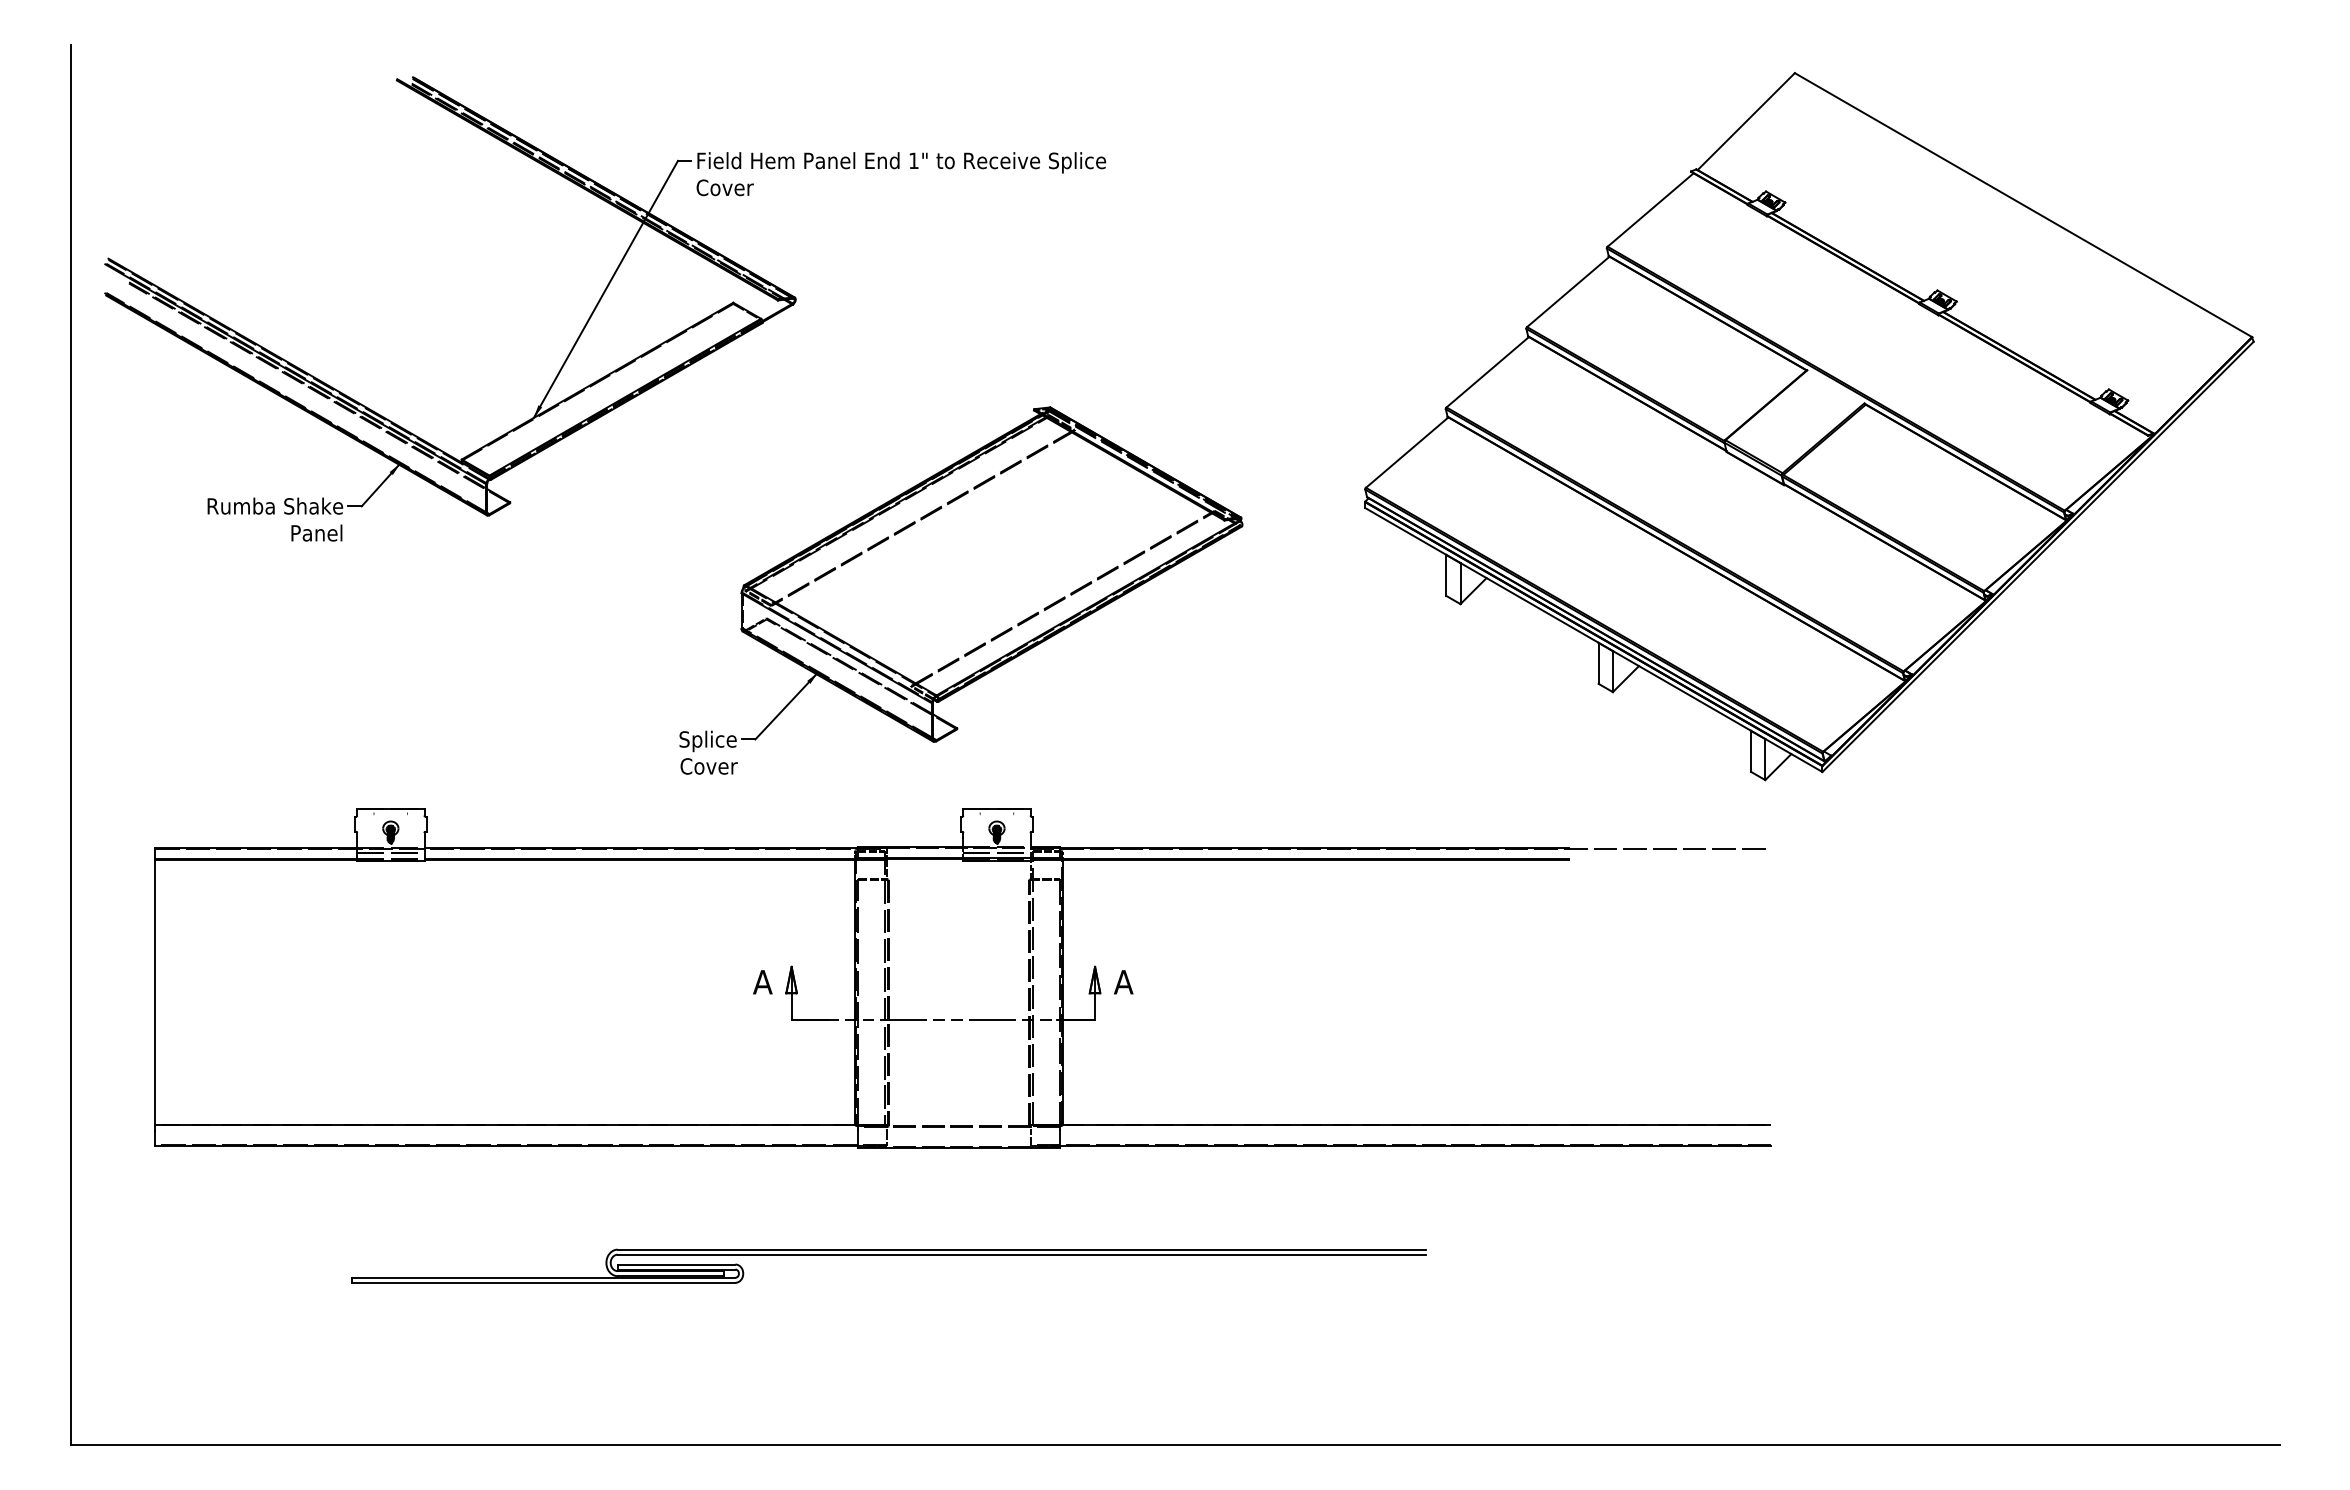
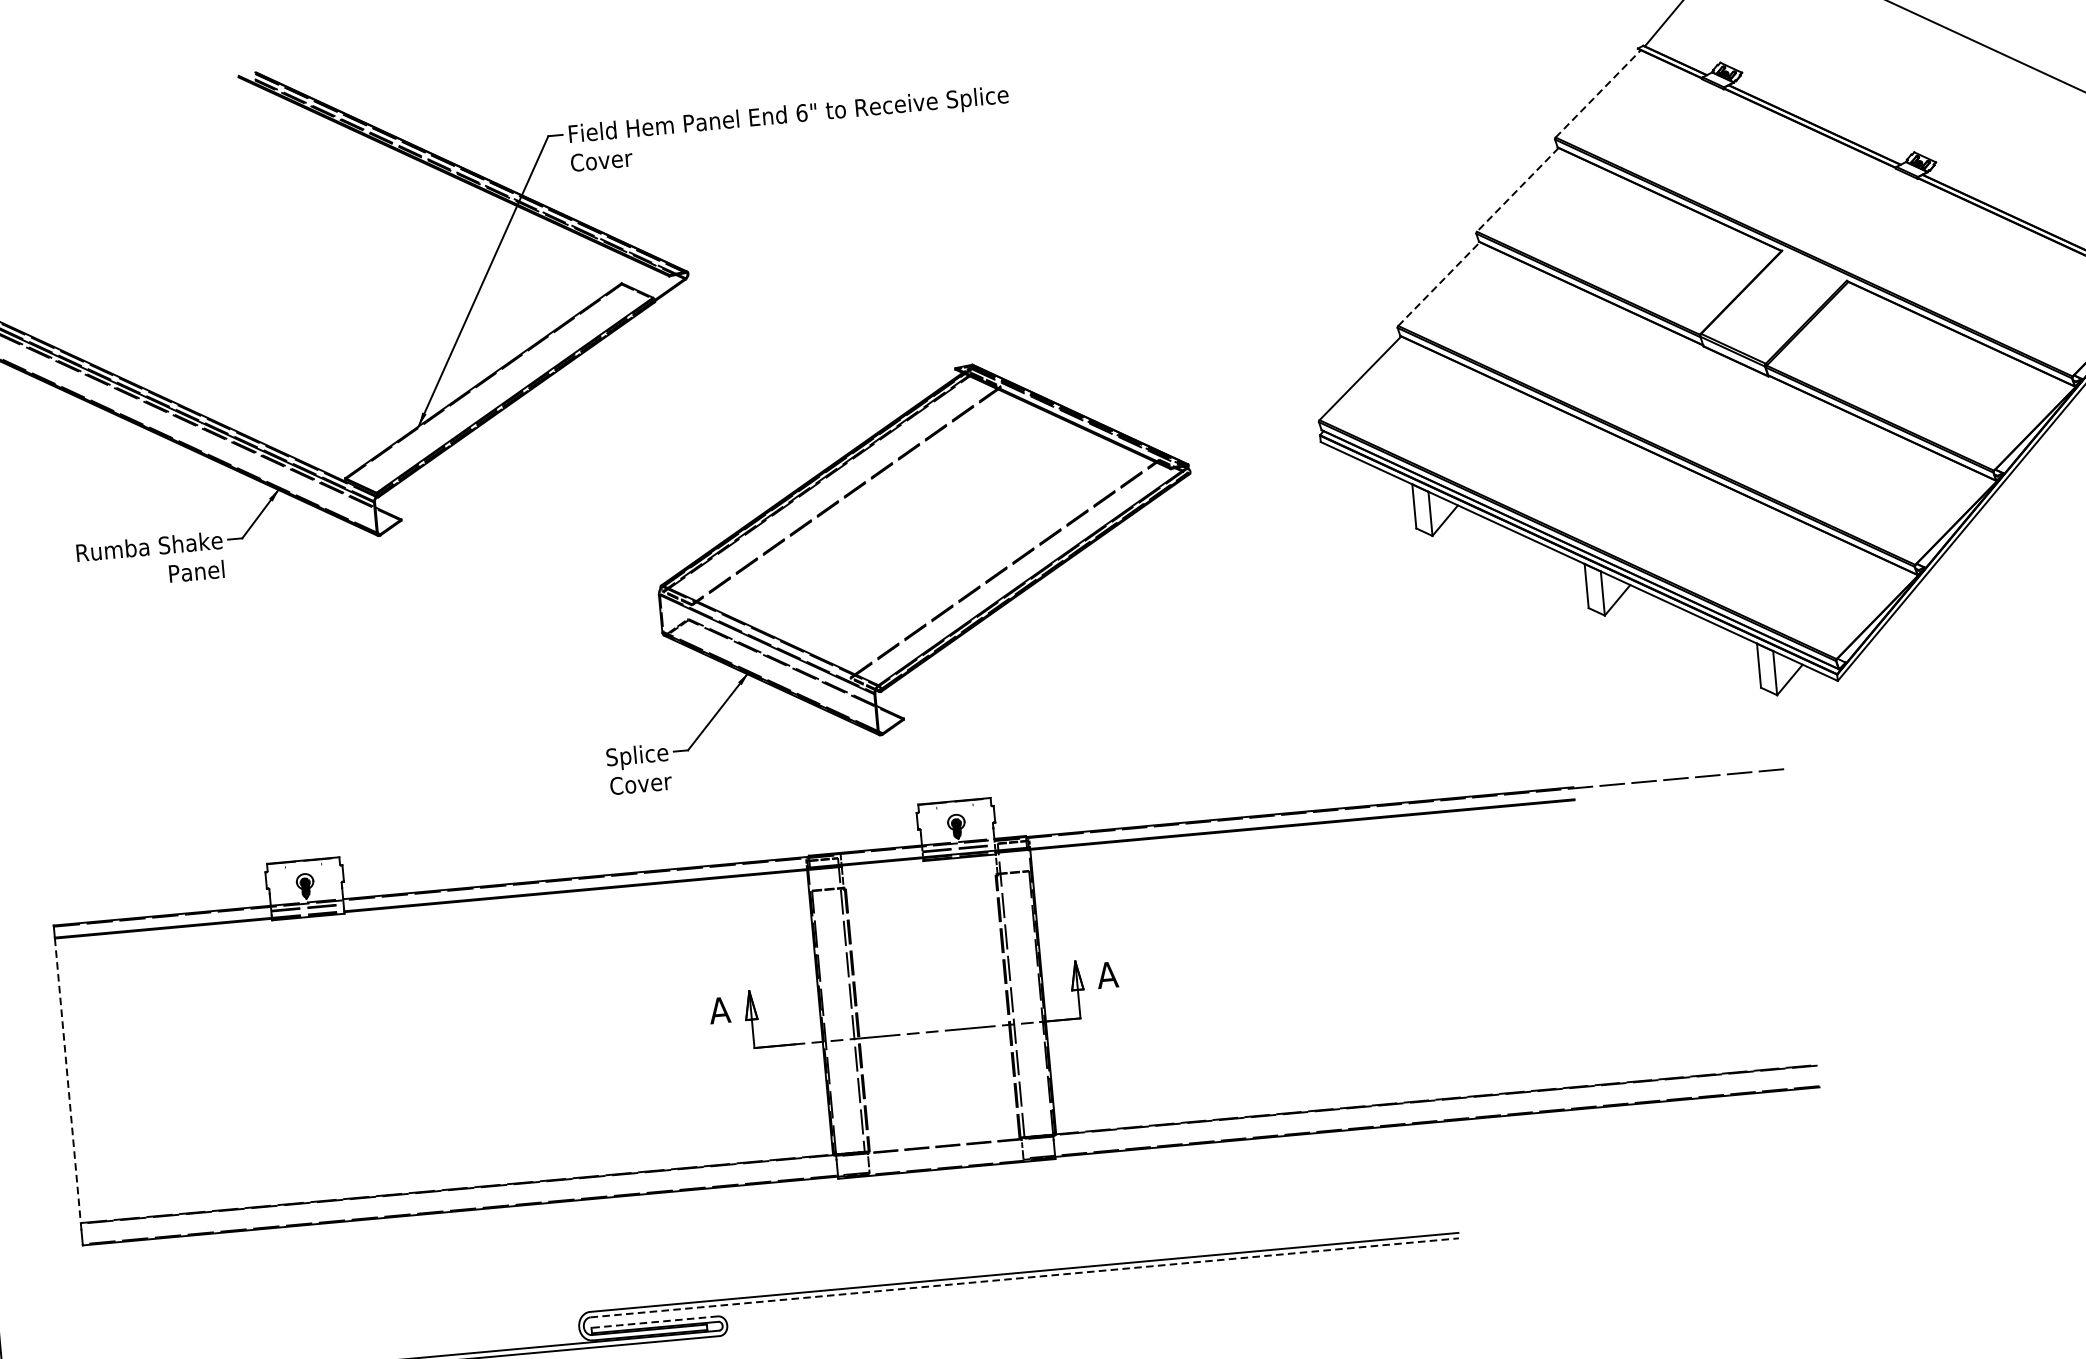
text: (914, 160) -> (802, 112), 1" -> 6"
line: (1650, 210) -> (1598, 94), solid -> dashed
line: (1567, 292) -> (1516, 190), solid -> dashed
line: (1488, 371) -> (1439, 283), solid -> dashed
line: (155, 993) -> (68, 1081), solid -> dashed
line: (1022, 1254) -> (1025, 1277), solid -> dashed
line: (676, 1264) -> (654, 1322), solid -> dashed

